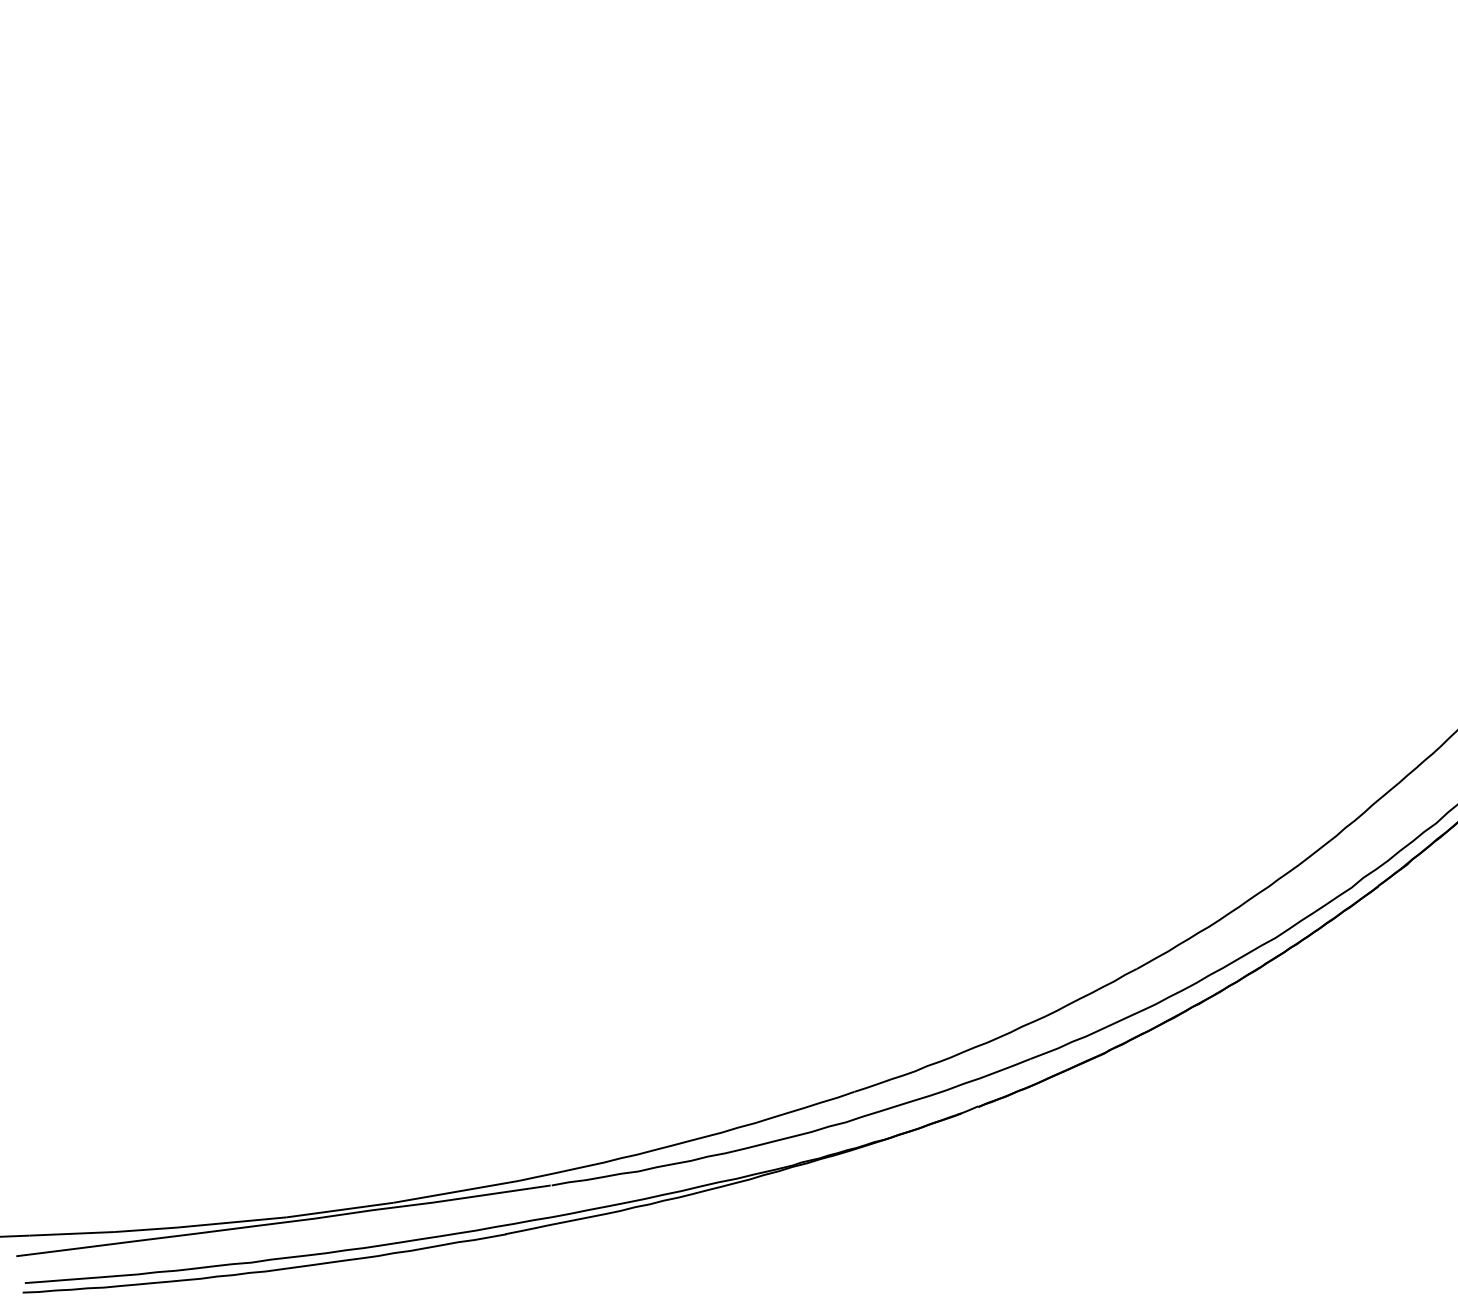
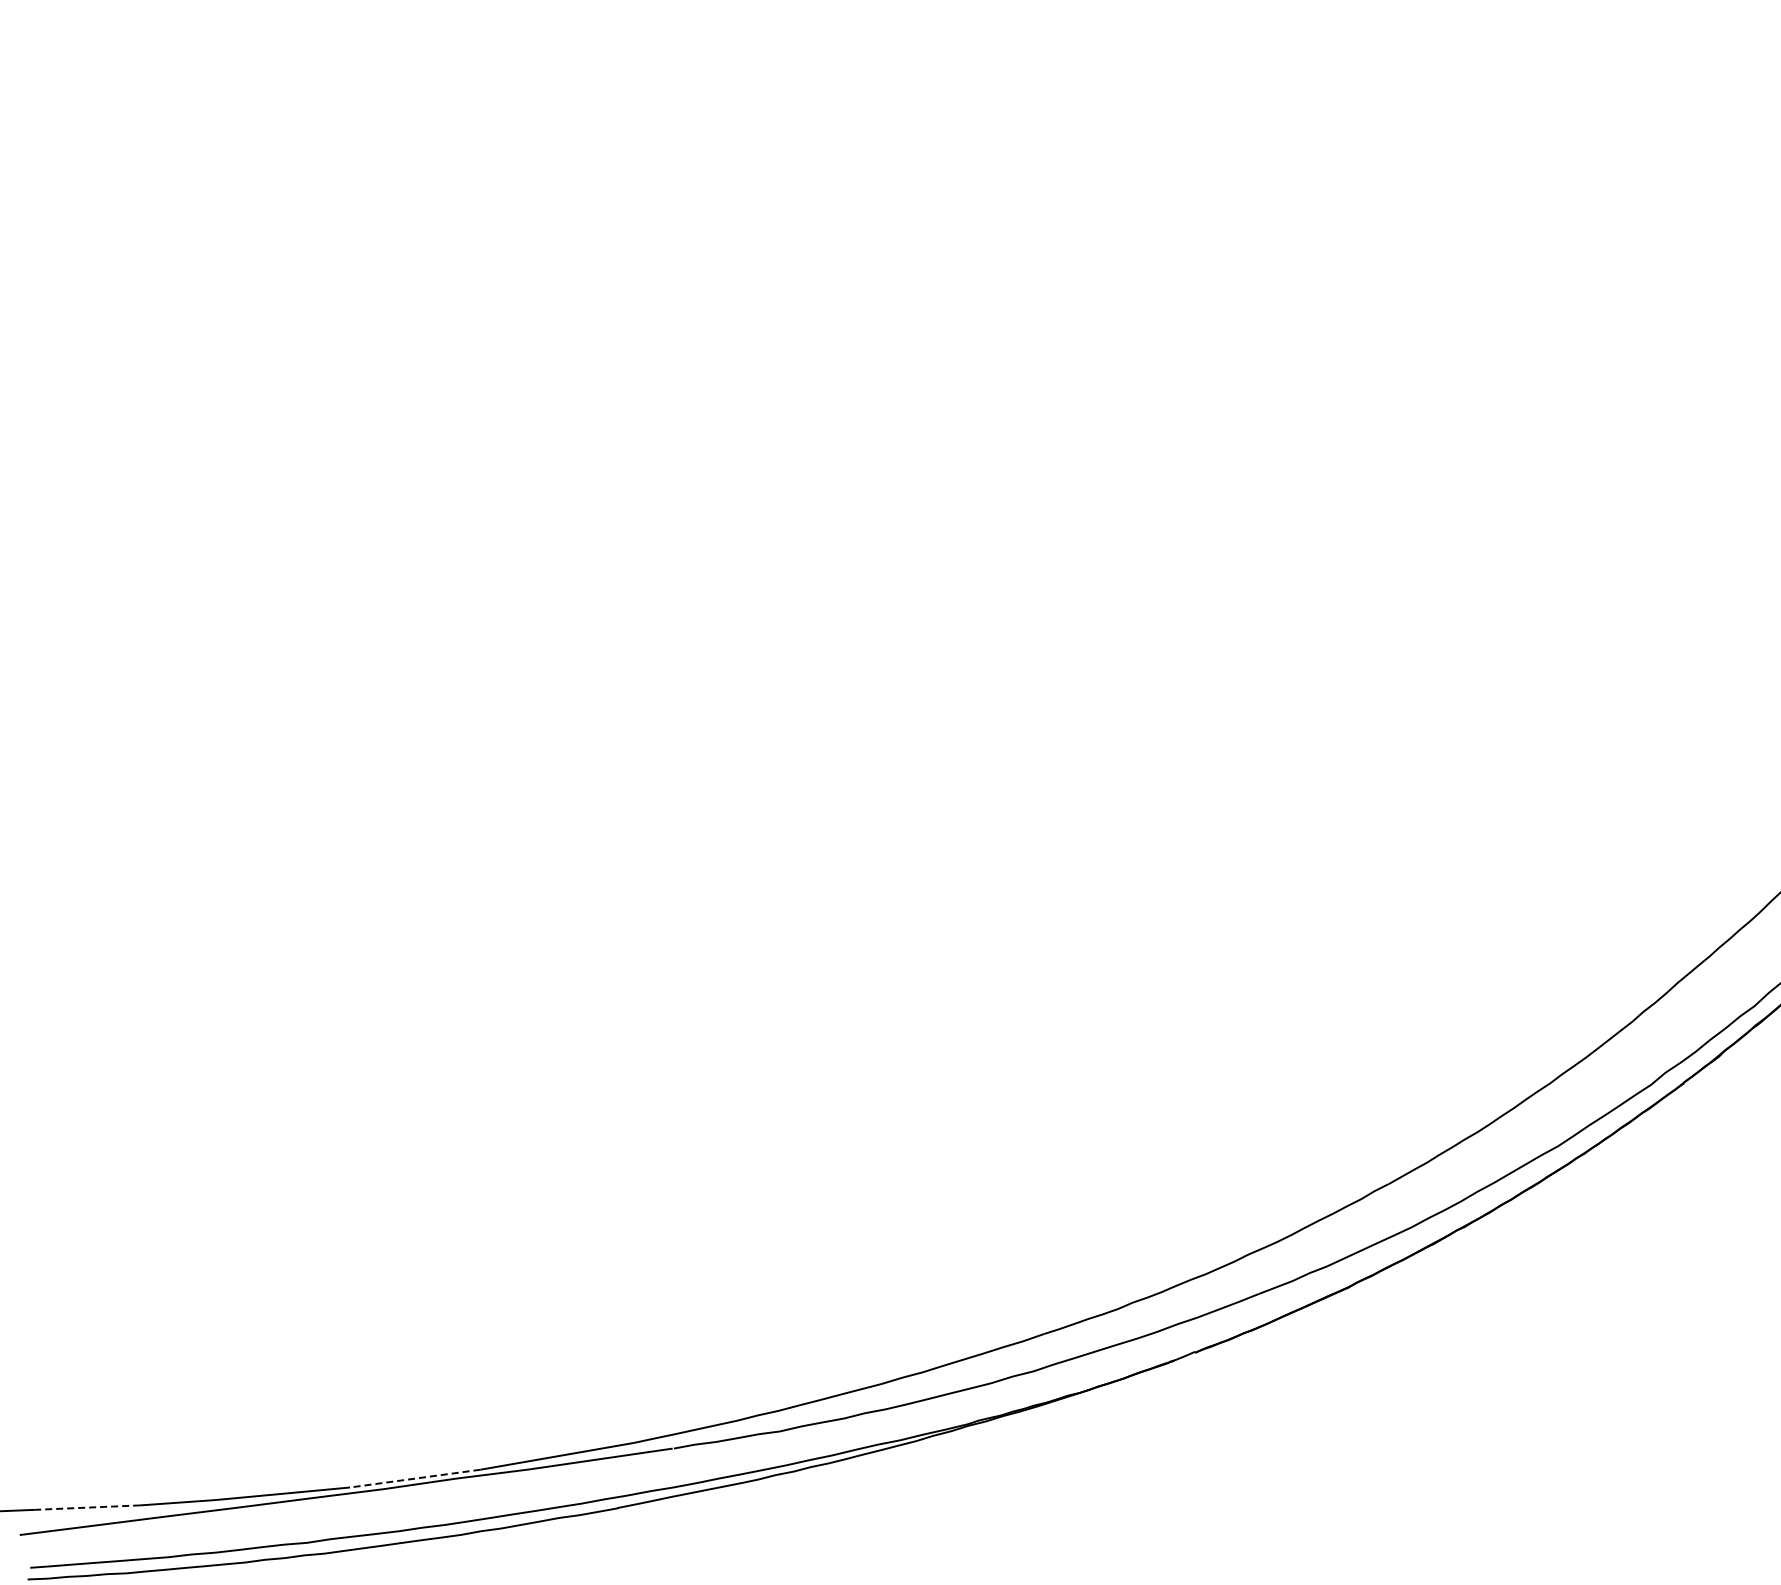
line: (340, 1209) -> (415, 1478), solid -> dashed
line: (71, 1233) -> (87, 1507), solid -> dashed

